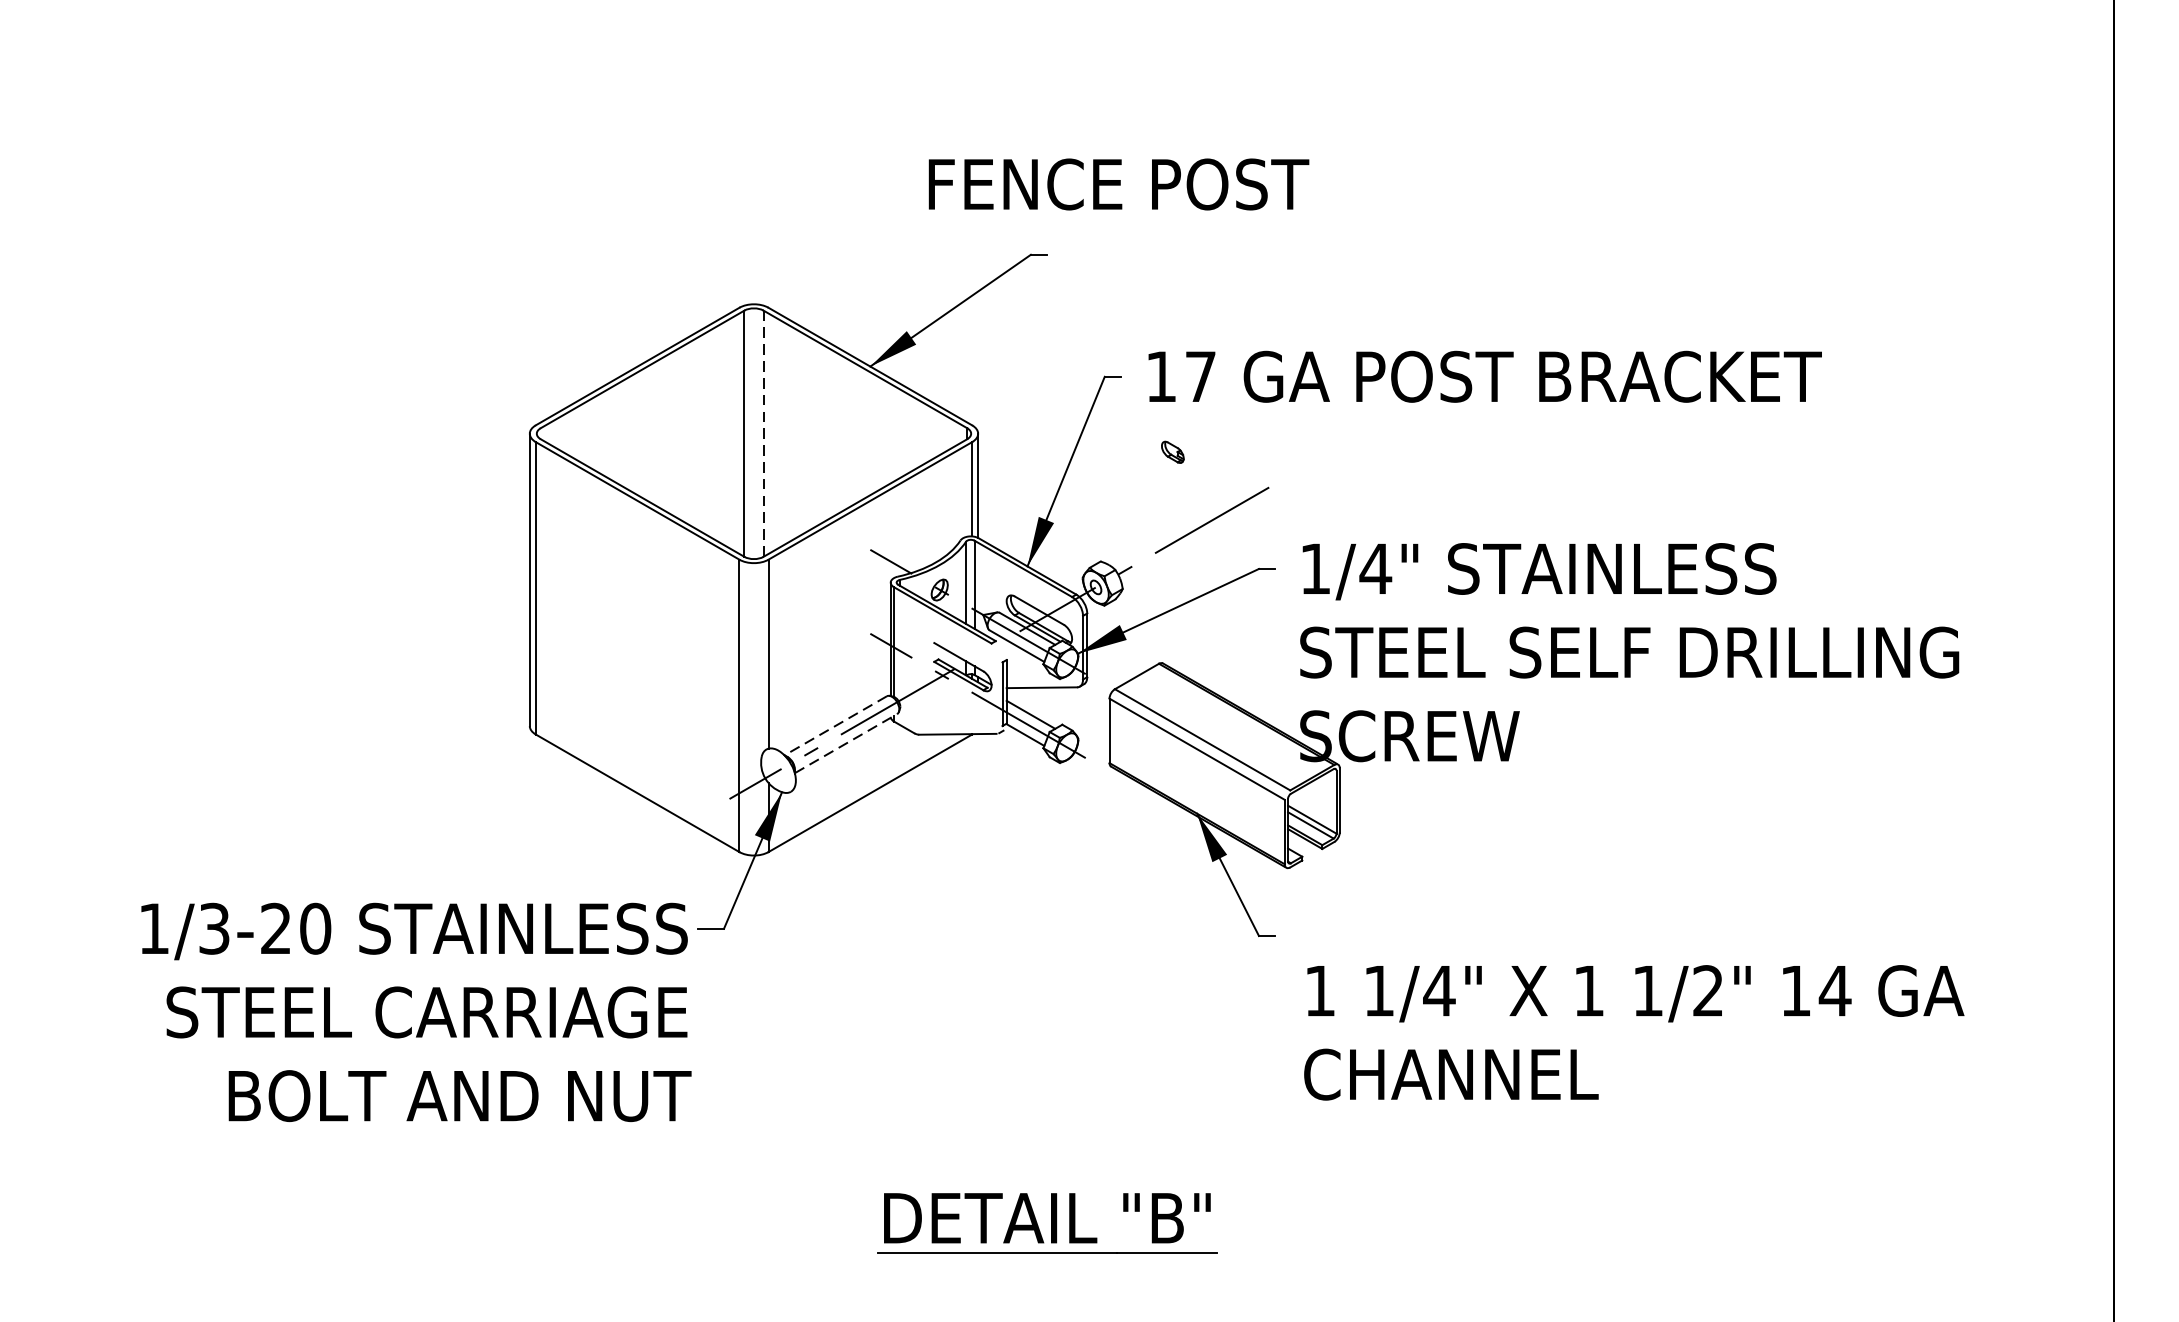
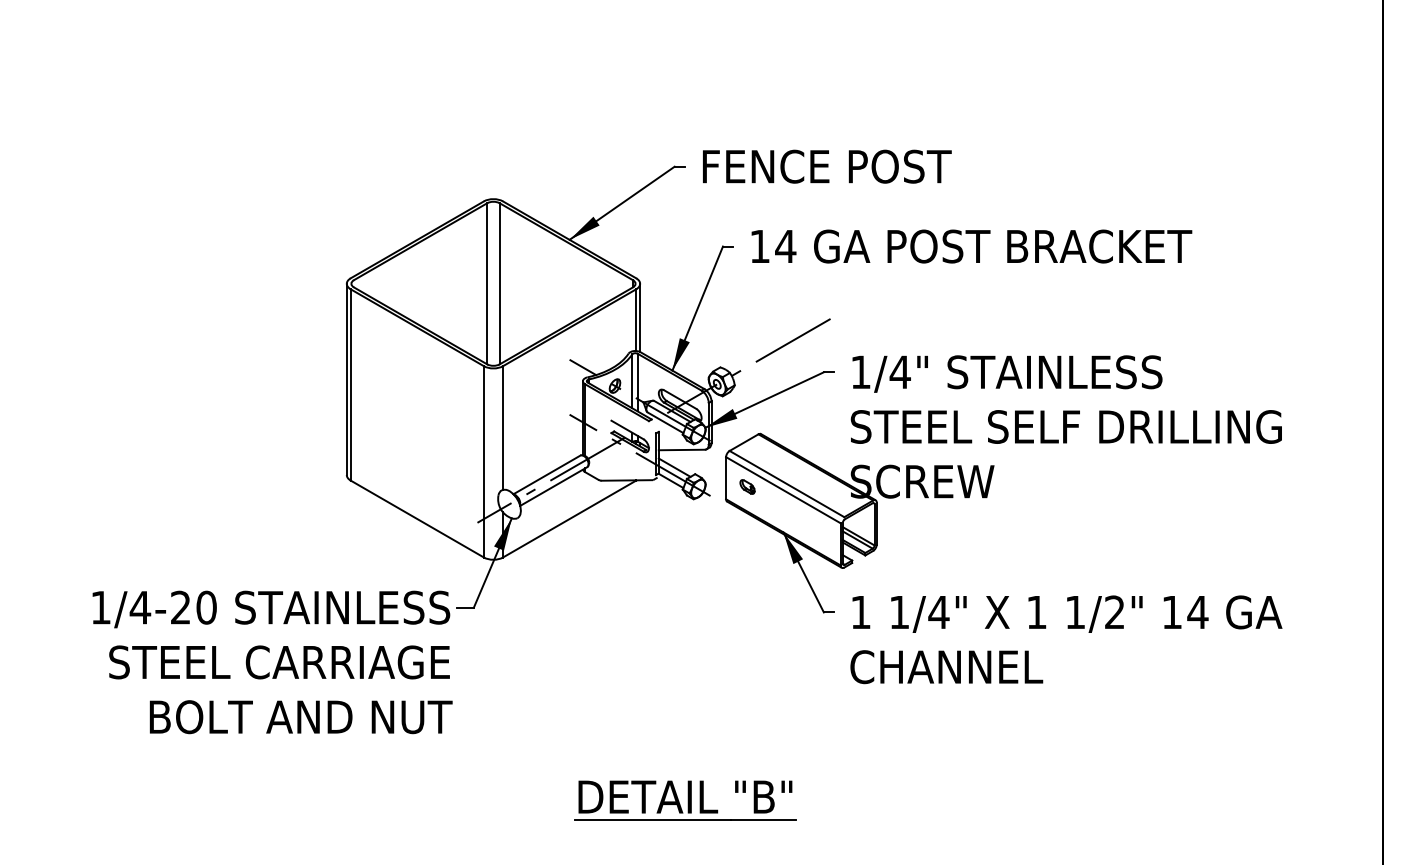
text: (1119, 184) -> (827, 166), moved
text: (1200, 376) -> (785, 246), 17 -> 14
line: (763, 433) -> (499, 283), dashed -> solid
part: (1172, 451) -> (747, 486), moved
line: (836, 725) -> (547, 474), dashed -> solid
line: (845, 743) -> (553, 486), dashed -> solid
text: (214, 928) -> (140, 607), 1/3-20 -> 1/4-20
text: (1634, 1032) -> (1066, 639), moved

